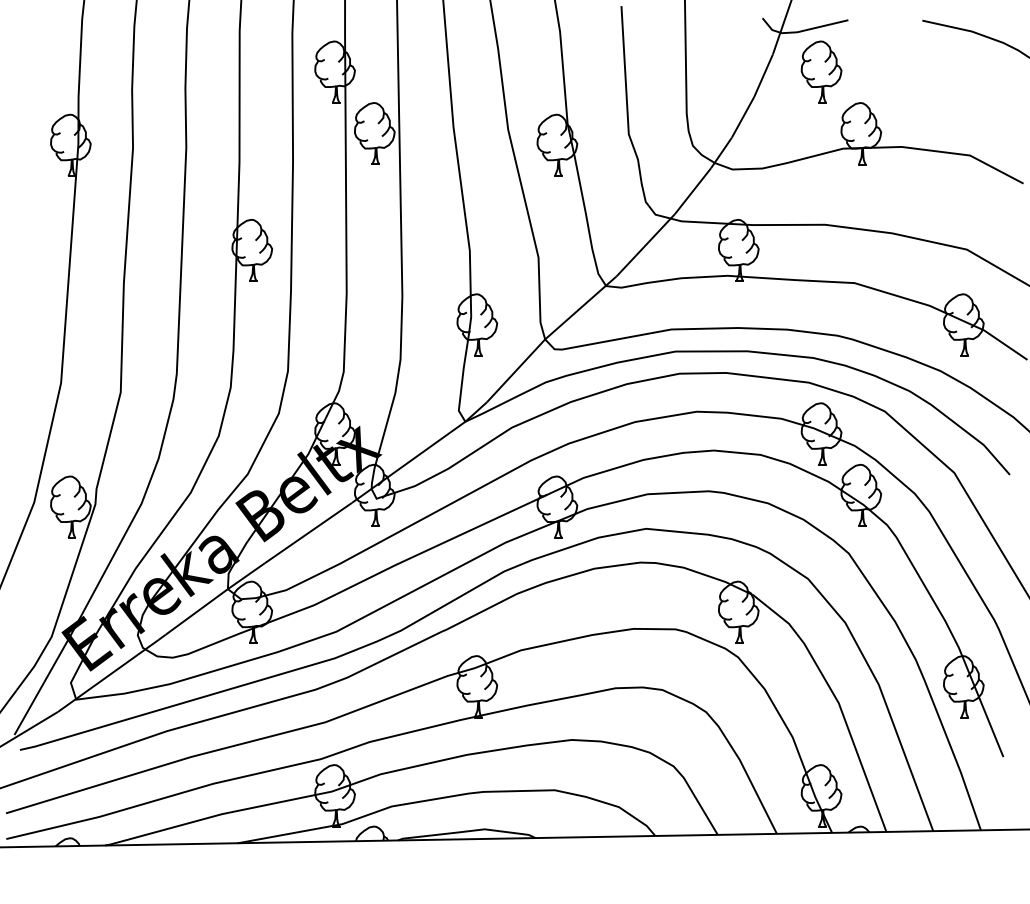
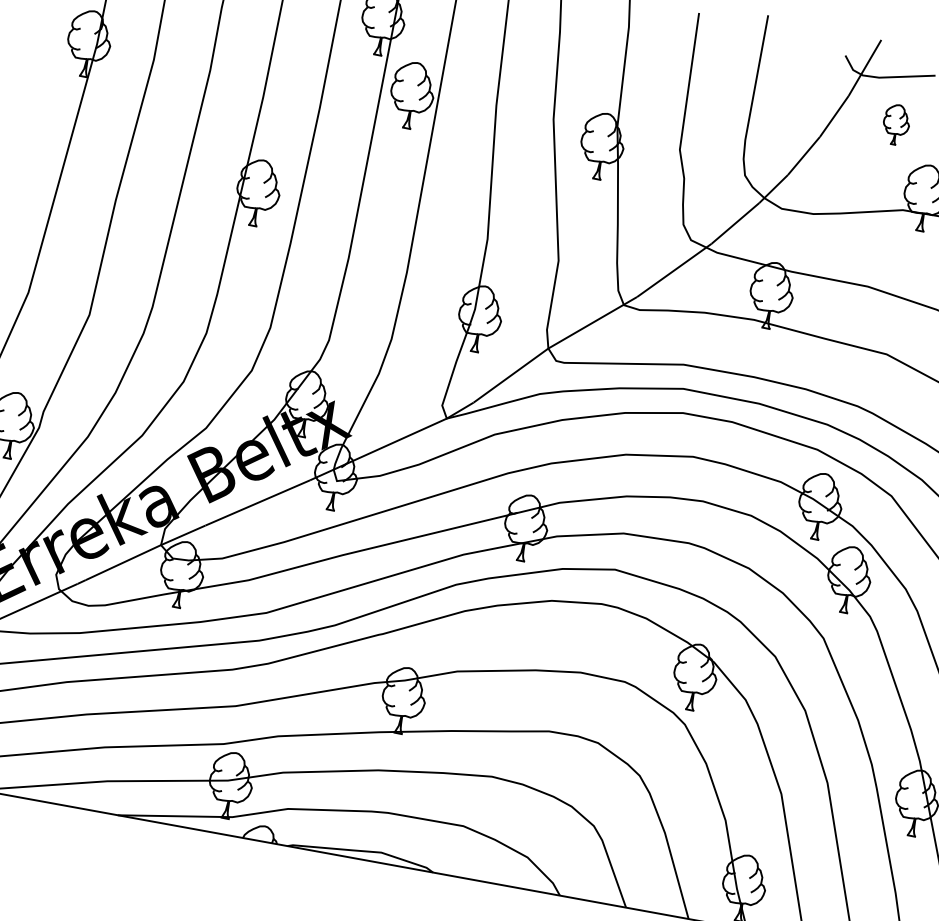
part: (821, 71) -> (896, 124), size x0.6

